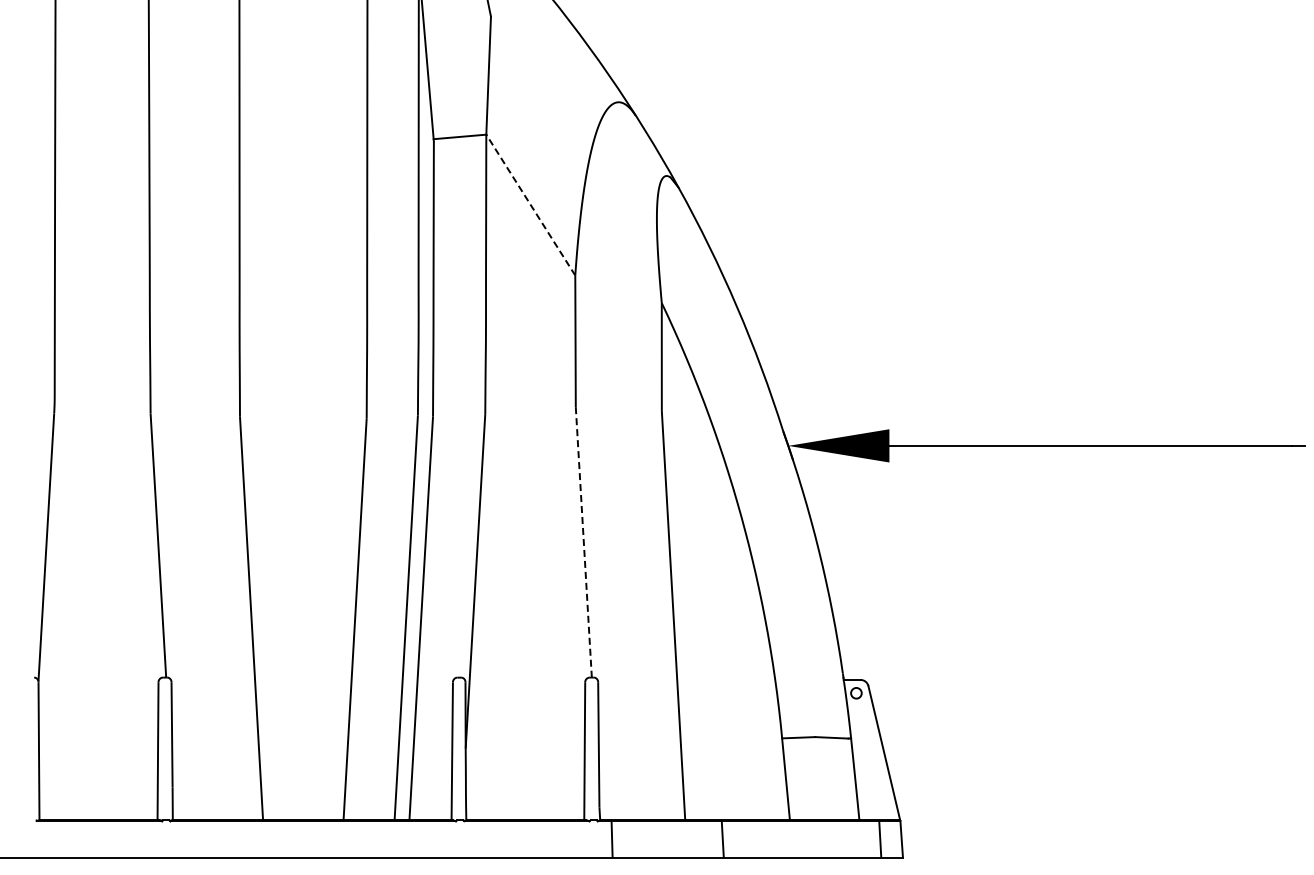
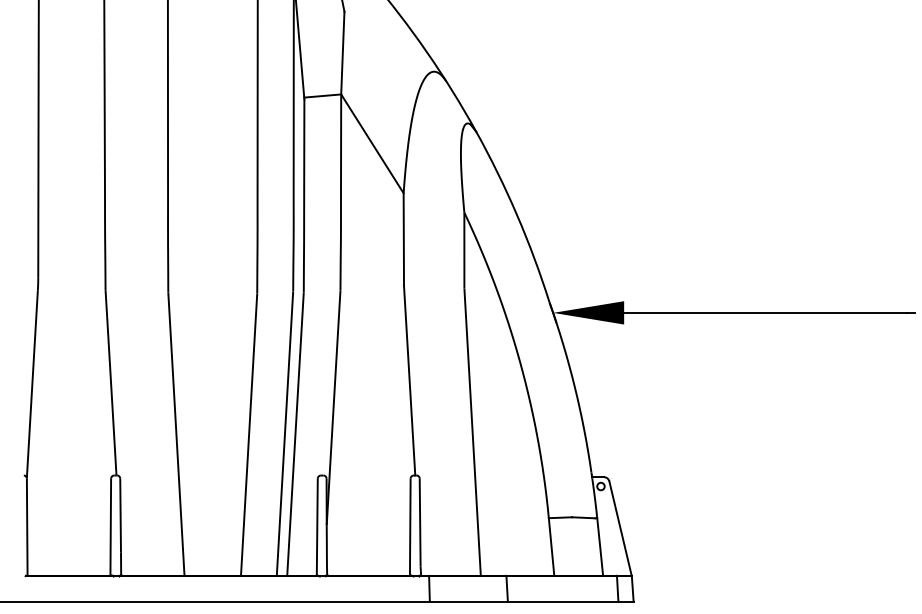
line: (530, 204) -> (372, 143), dashed -> solid
line: (583, 542) -> (409, 380), dashed -> solid

